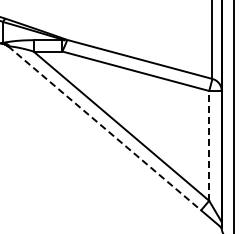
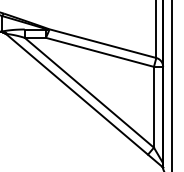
line: (104, 128) -> (76, 94), dashed -> solid
line: (209, 145) -> (154, 106), dashed -> solid

